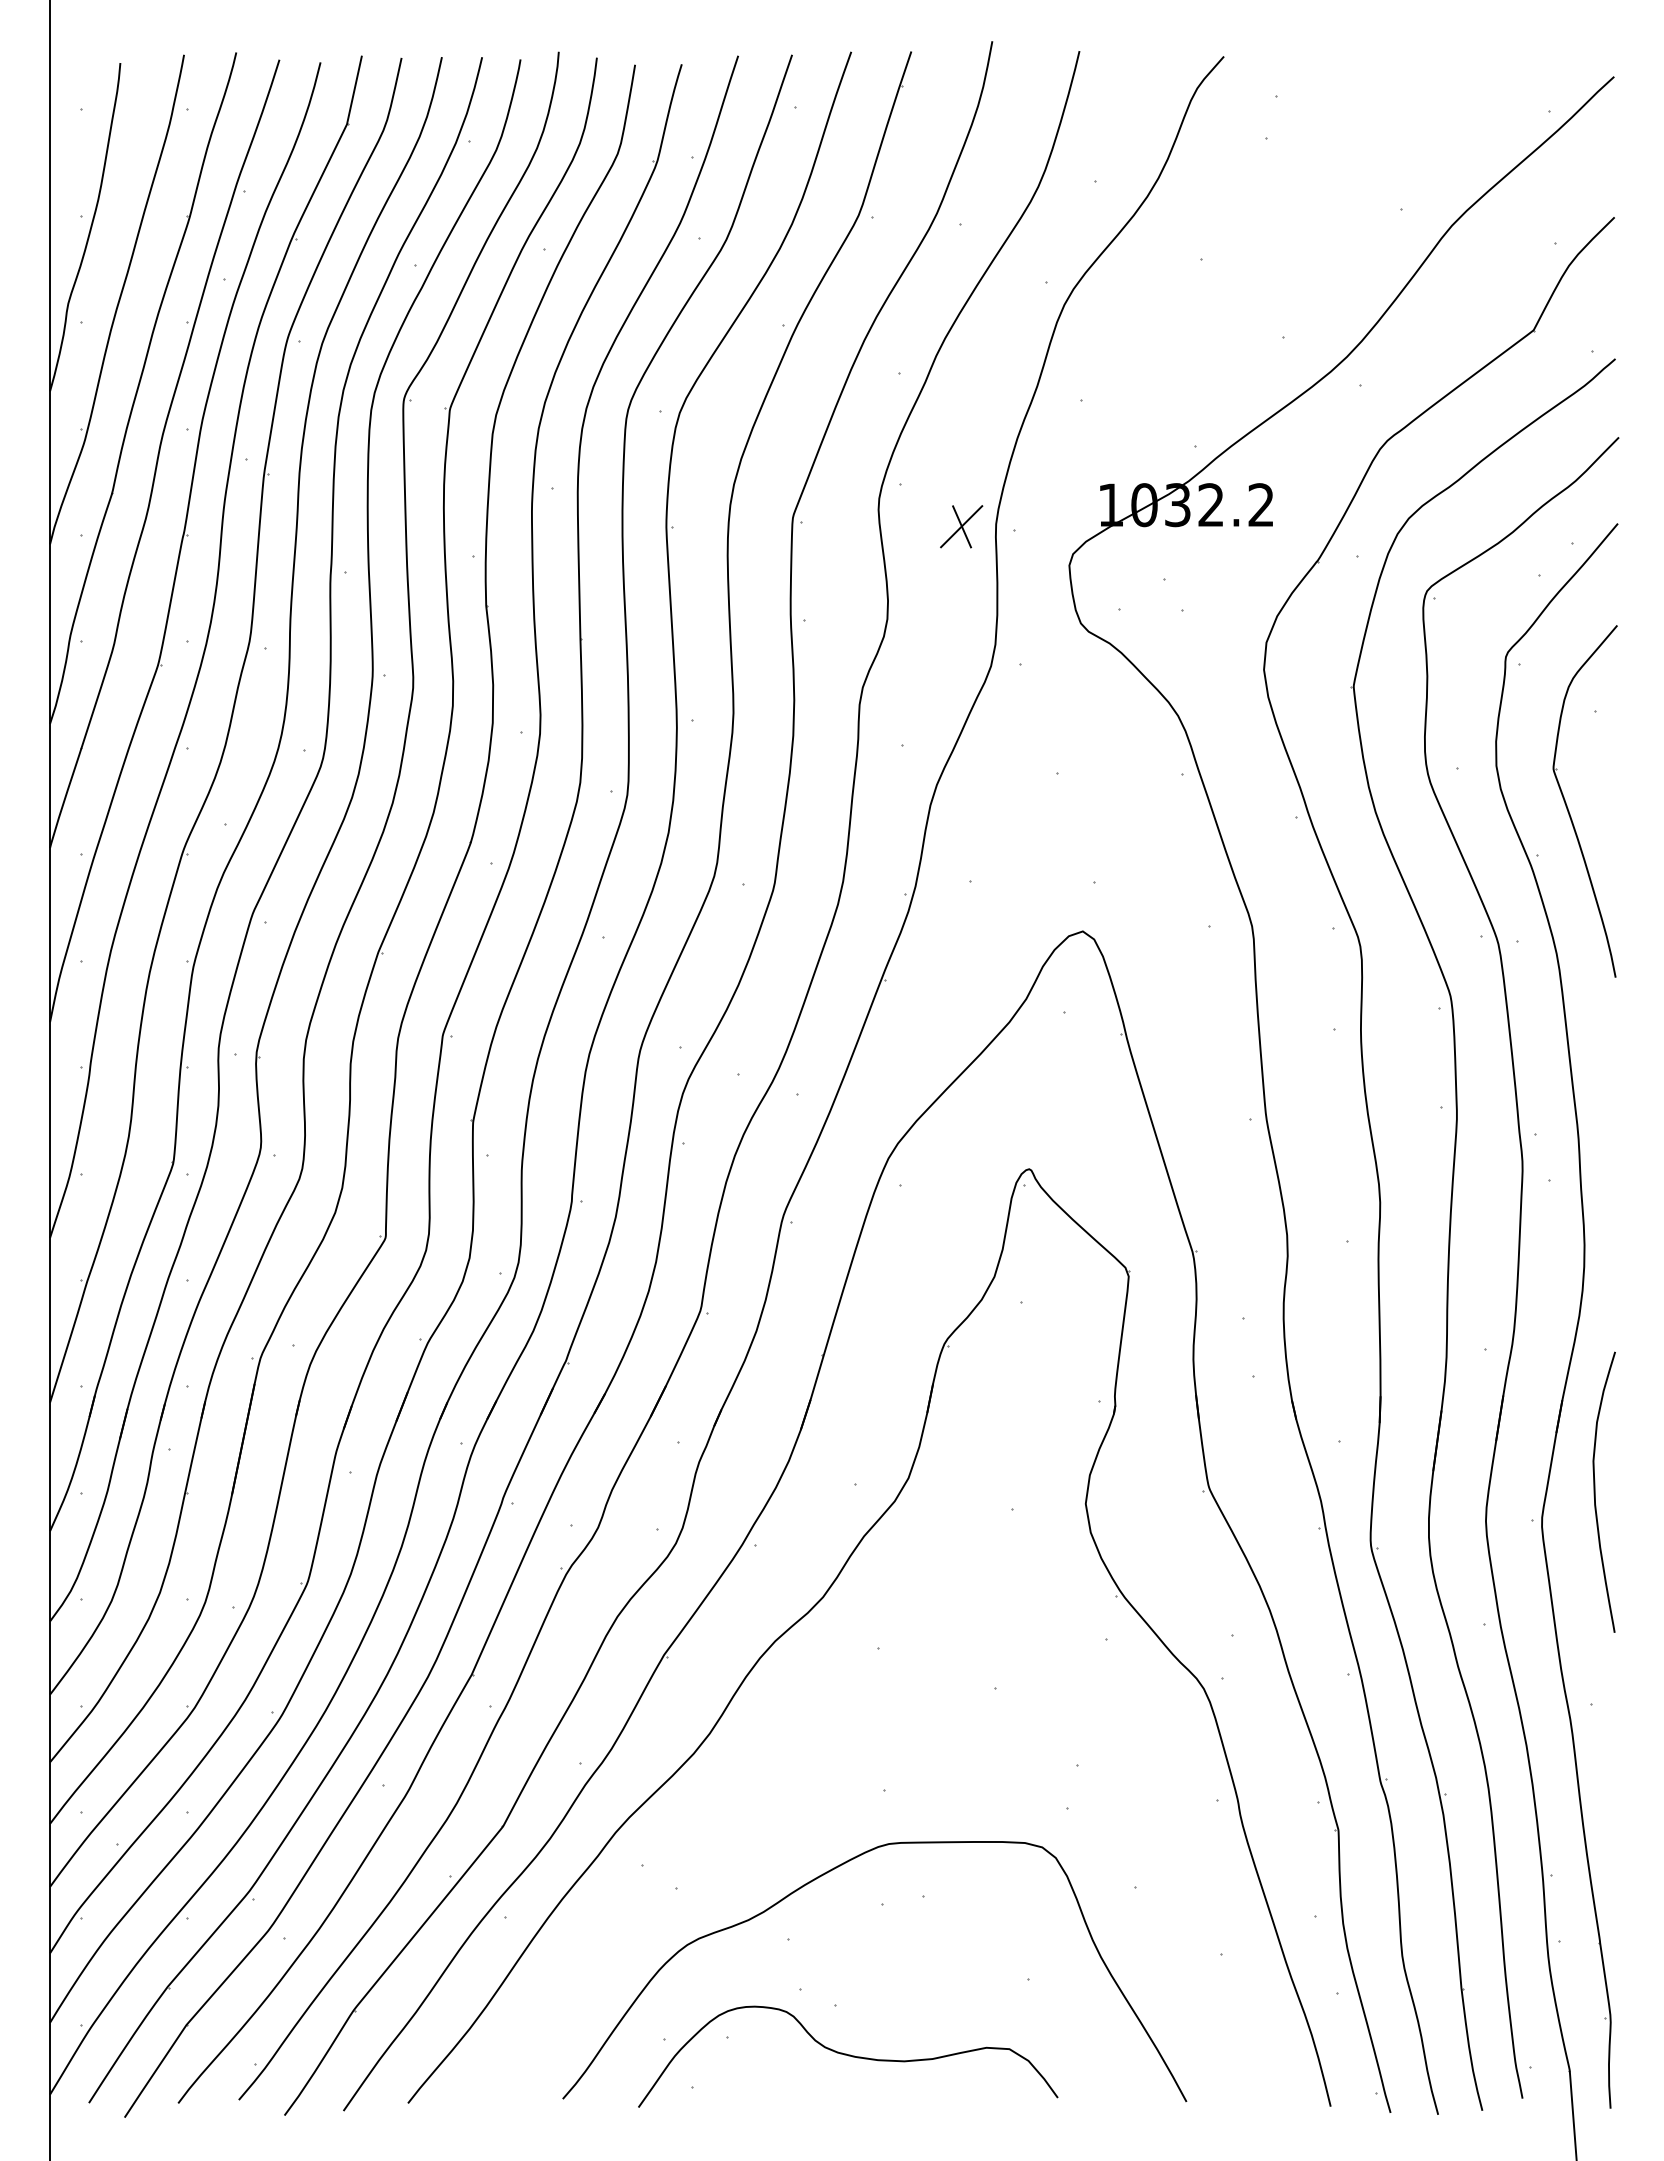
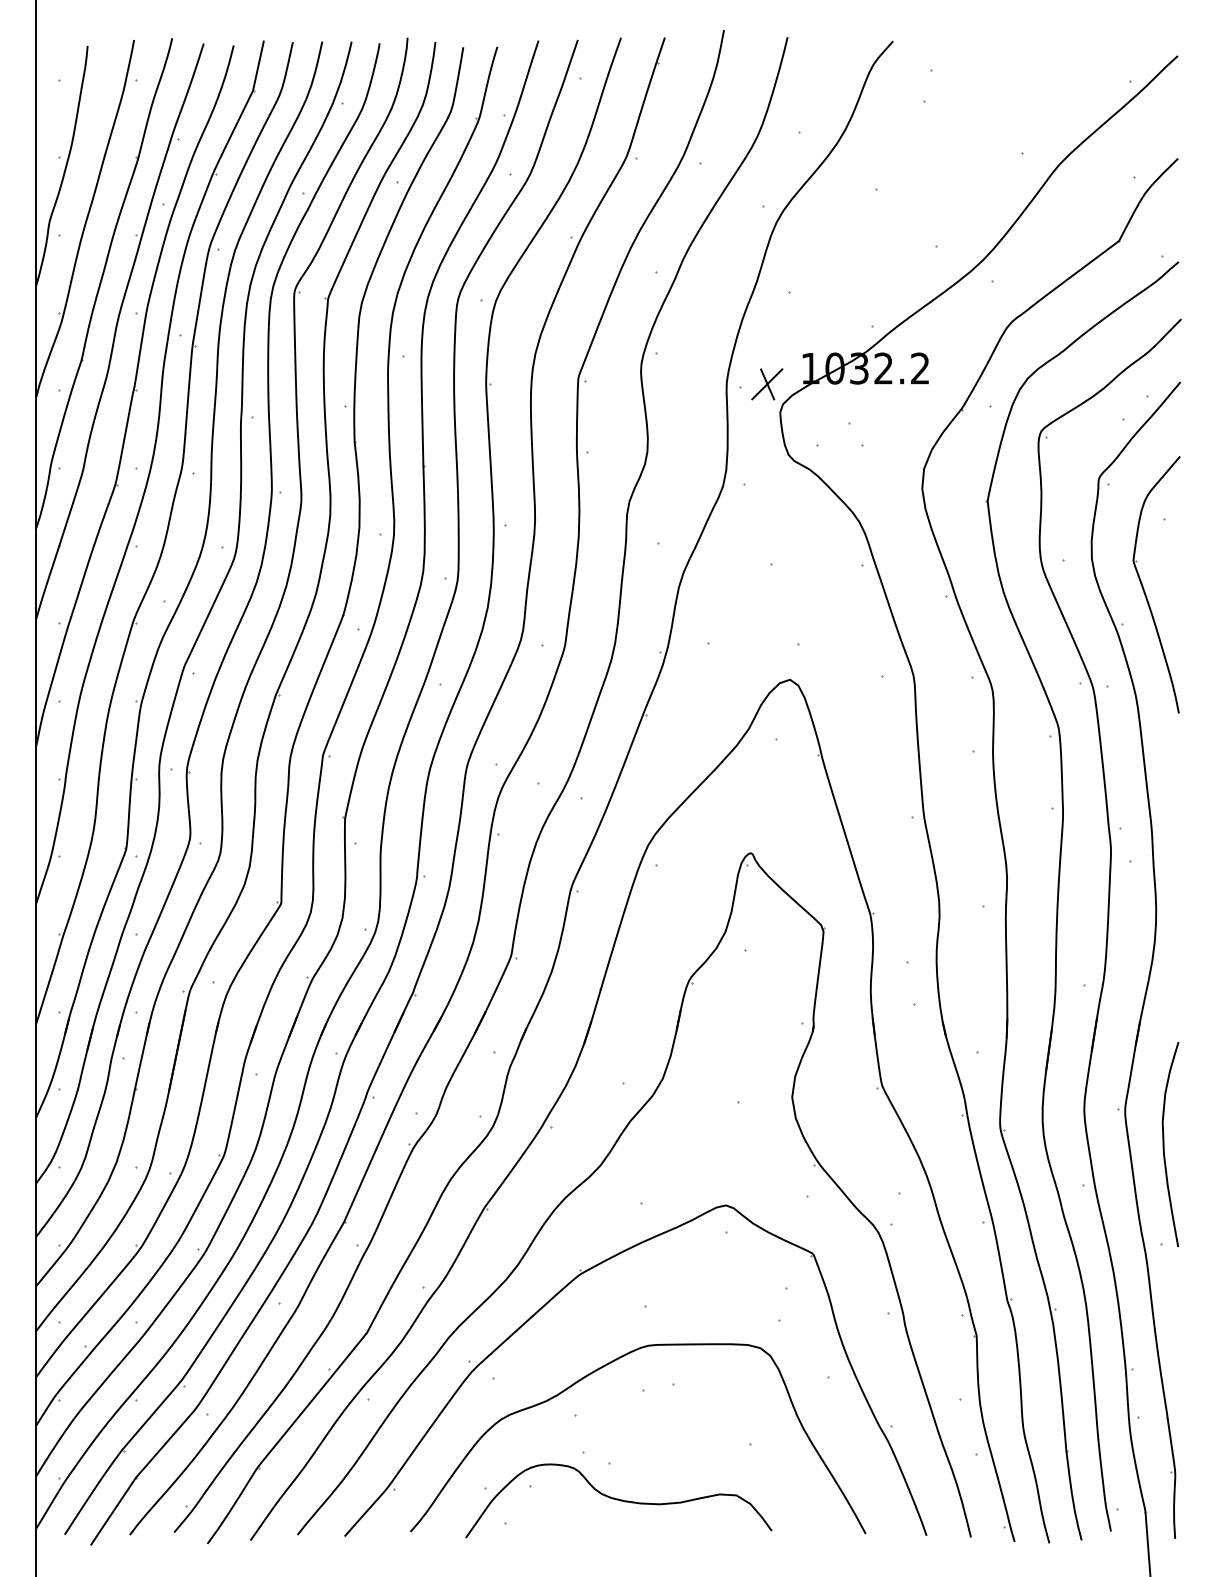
part: (961, 526) -> (767, 384), moved
curve: (1595, 1491) -> (1164, 1143), moved
part: (774, 1765) -> (565, 1288), added

